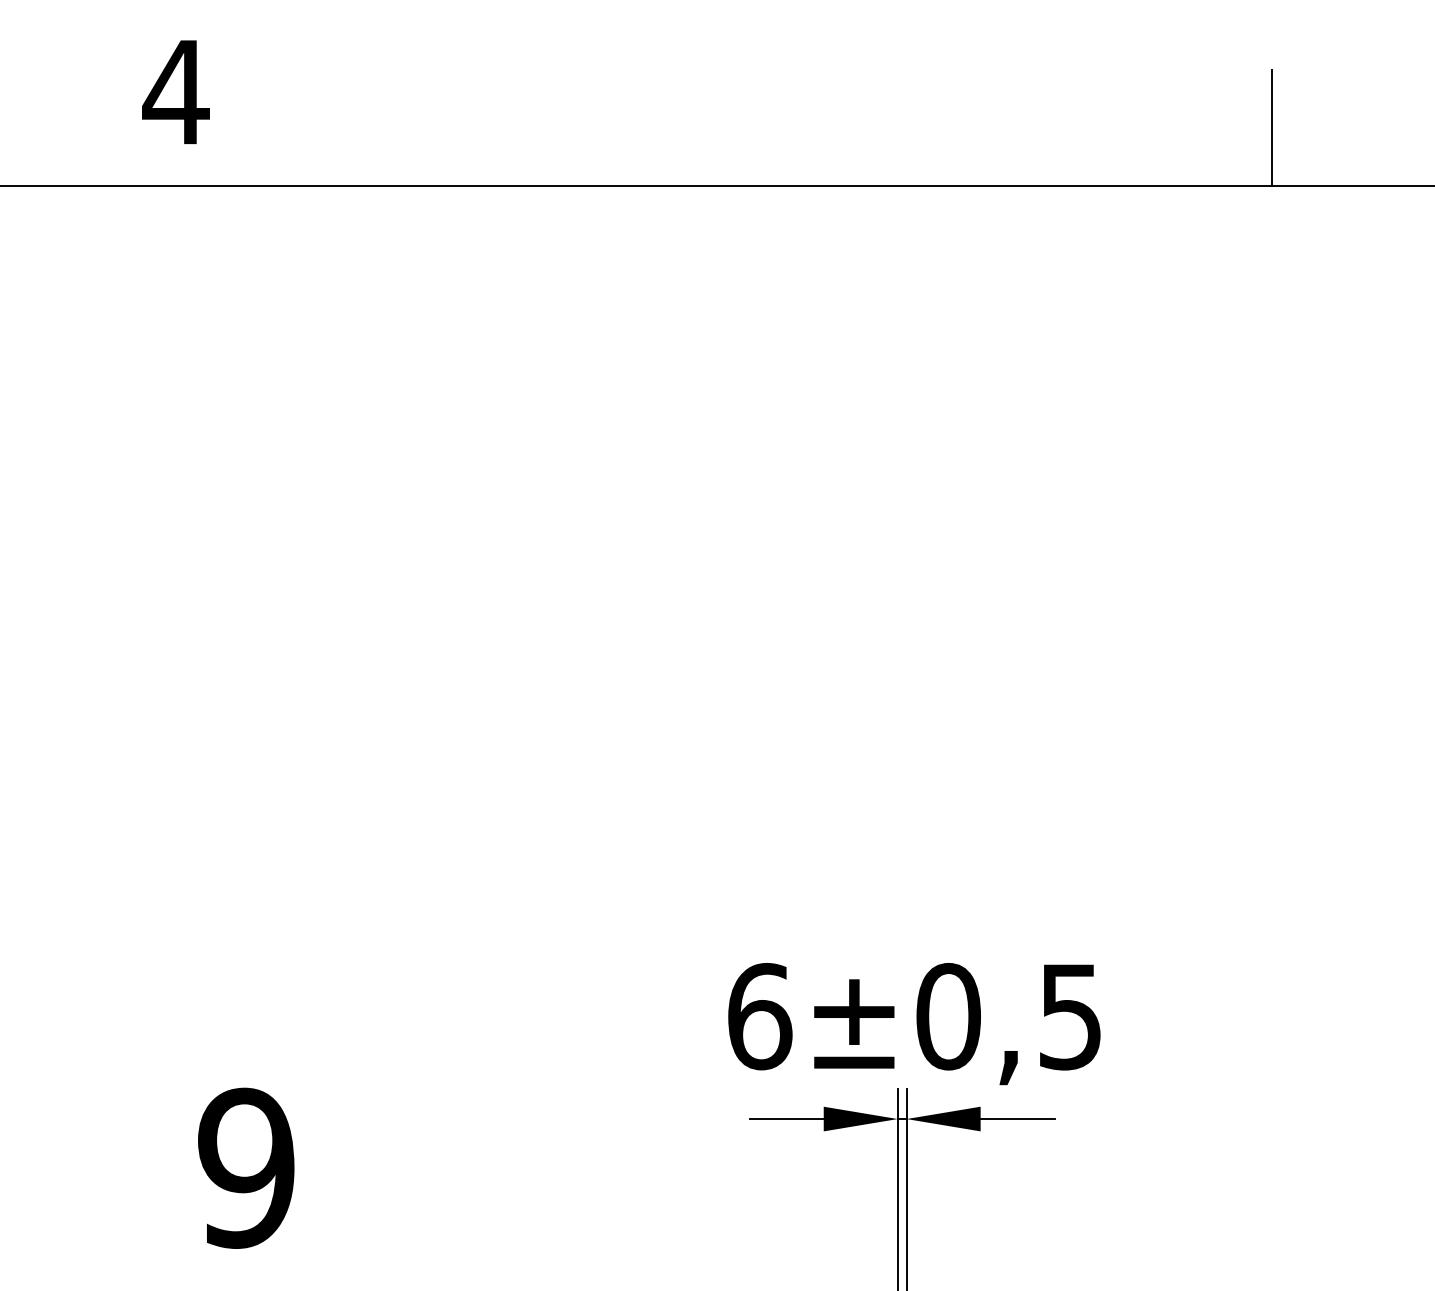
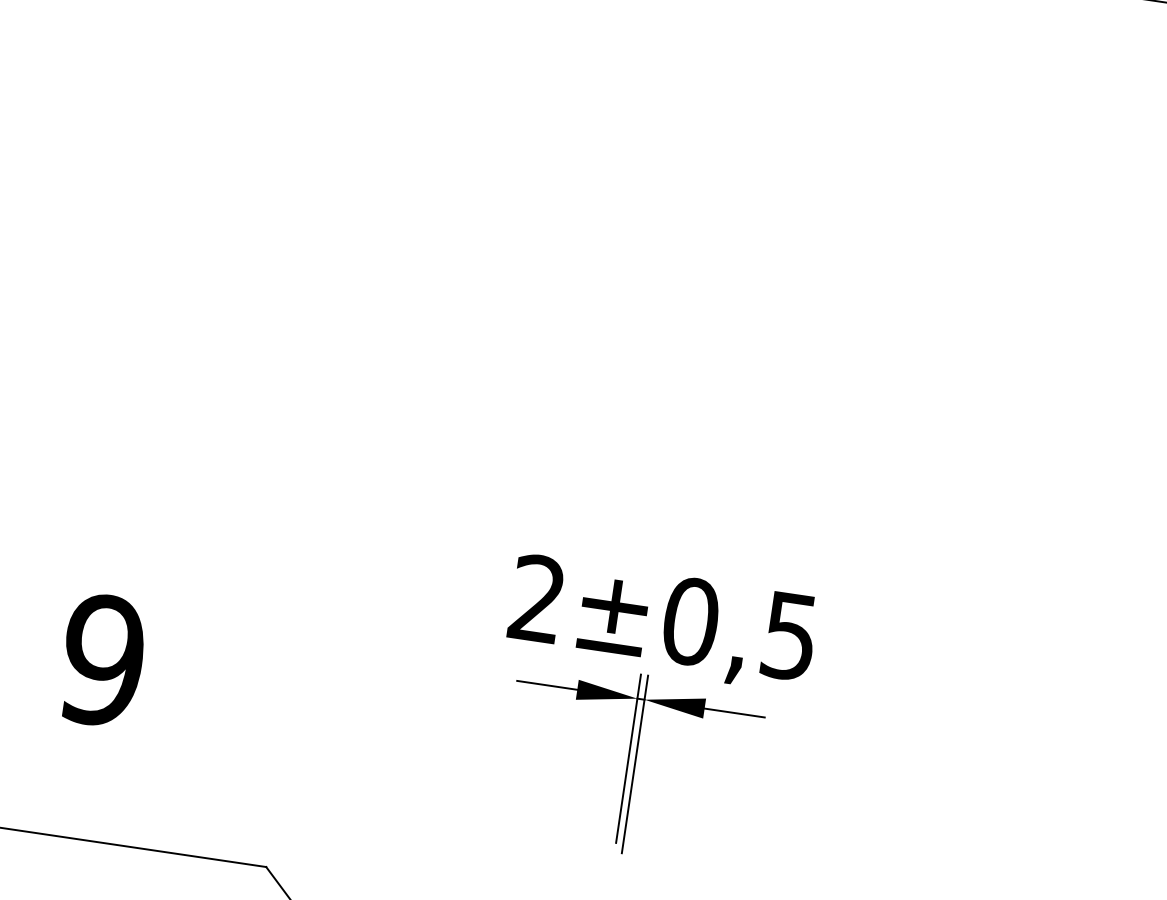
text: (760, 1016) -> (538, 598), 6 -> 2

